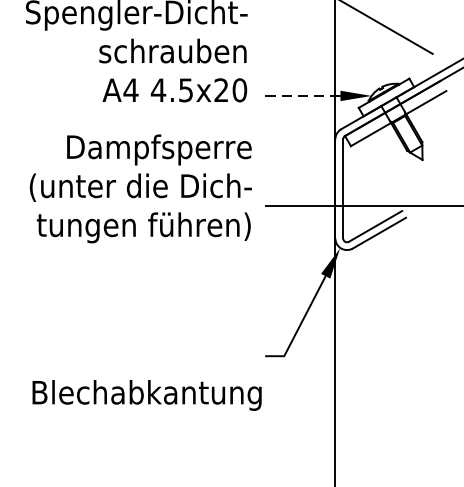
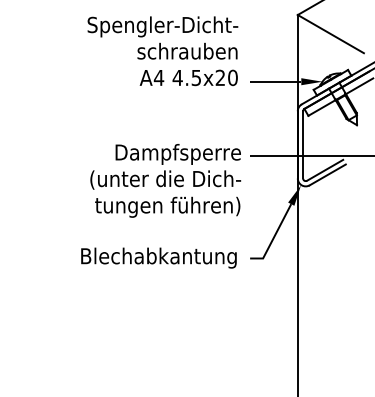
line: (302, 95) -> (275, 81), dashed -> solid
text: (140, 188) -> (165, 180), moved
text: (146, 394) -> (158, 257), moved

